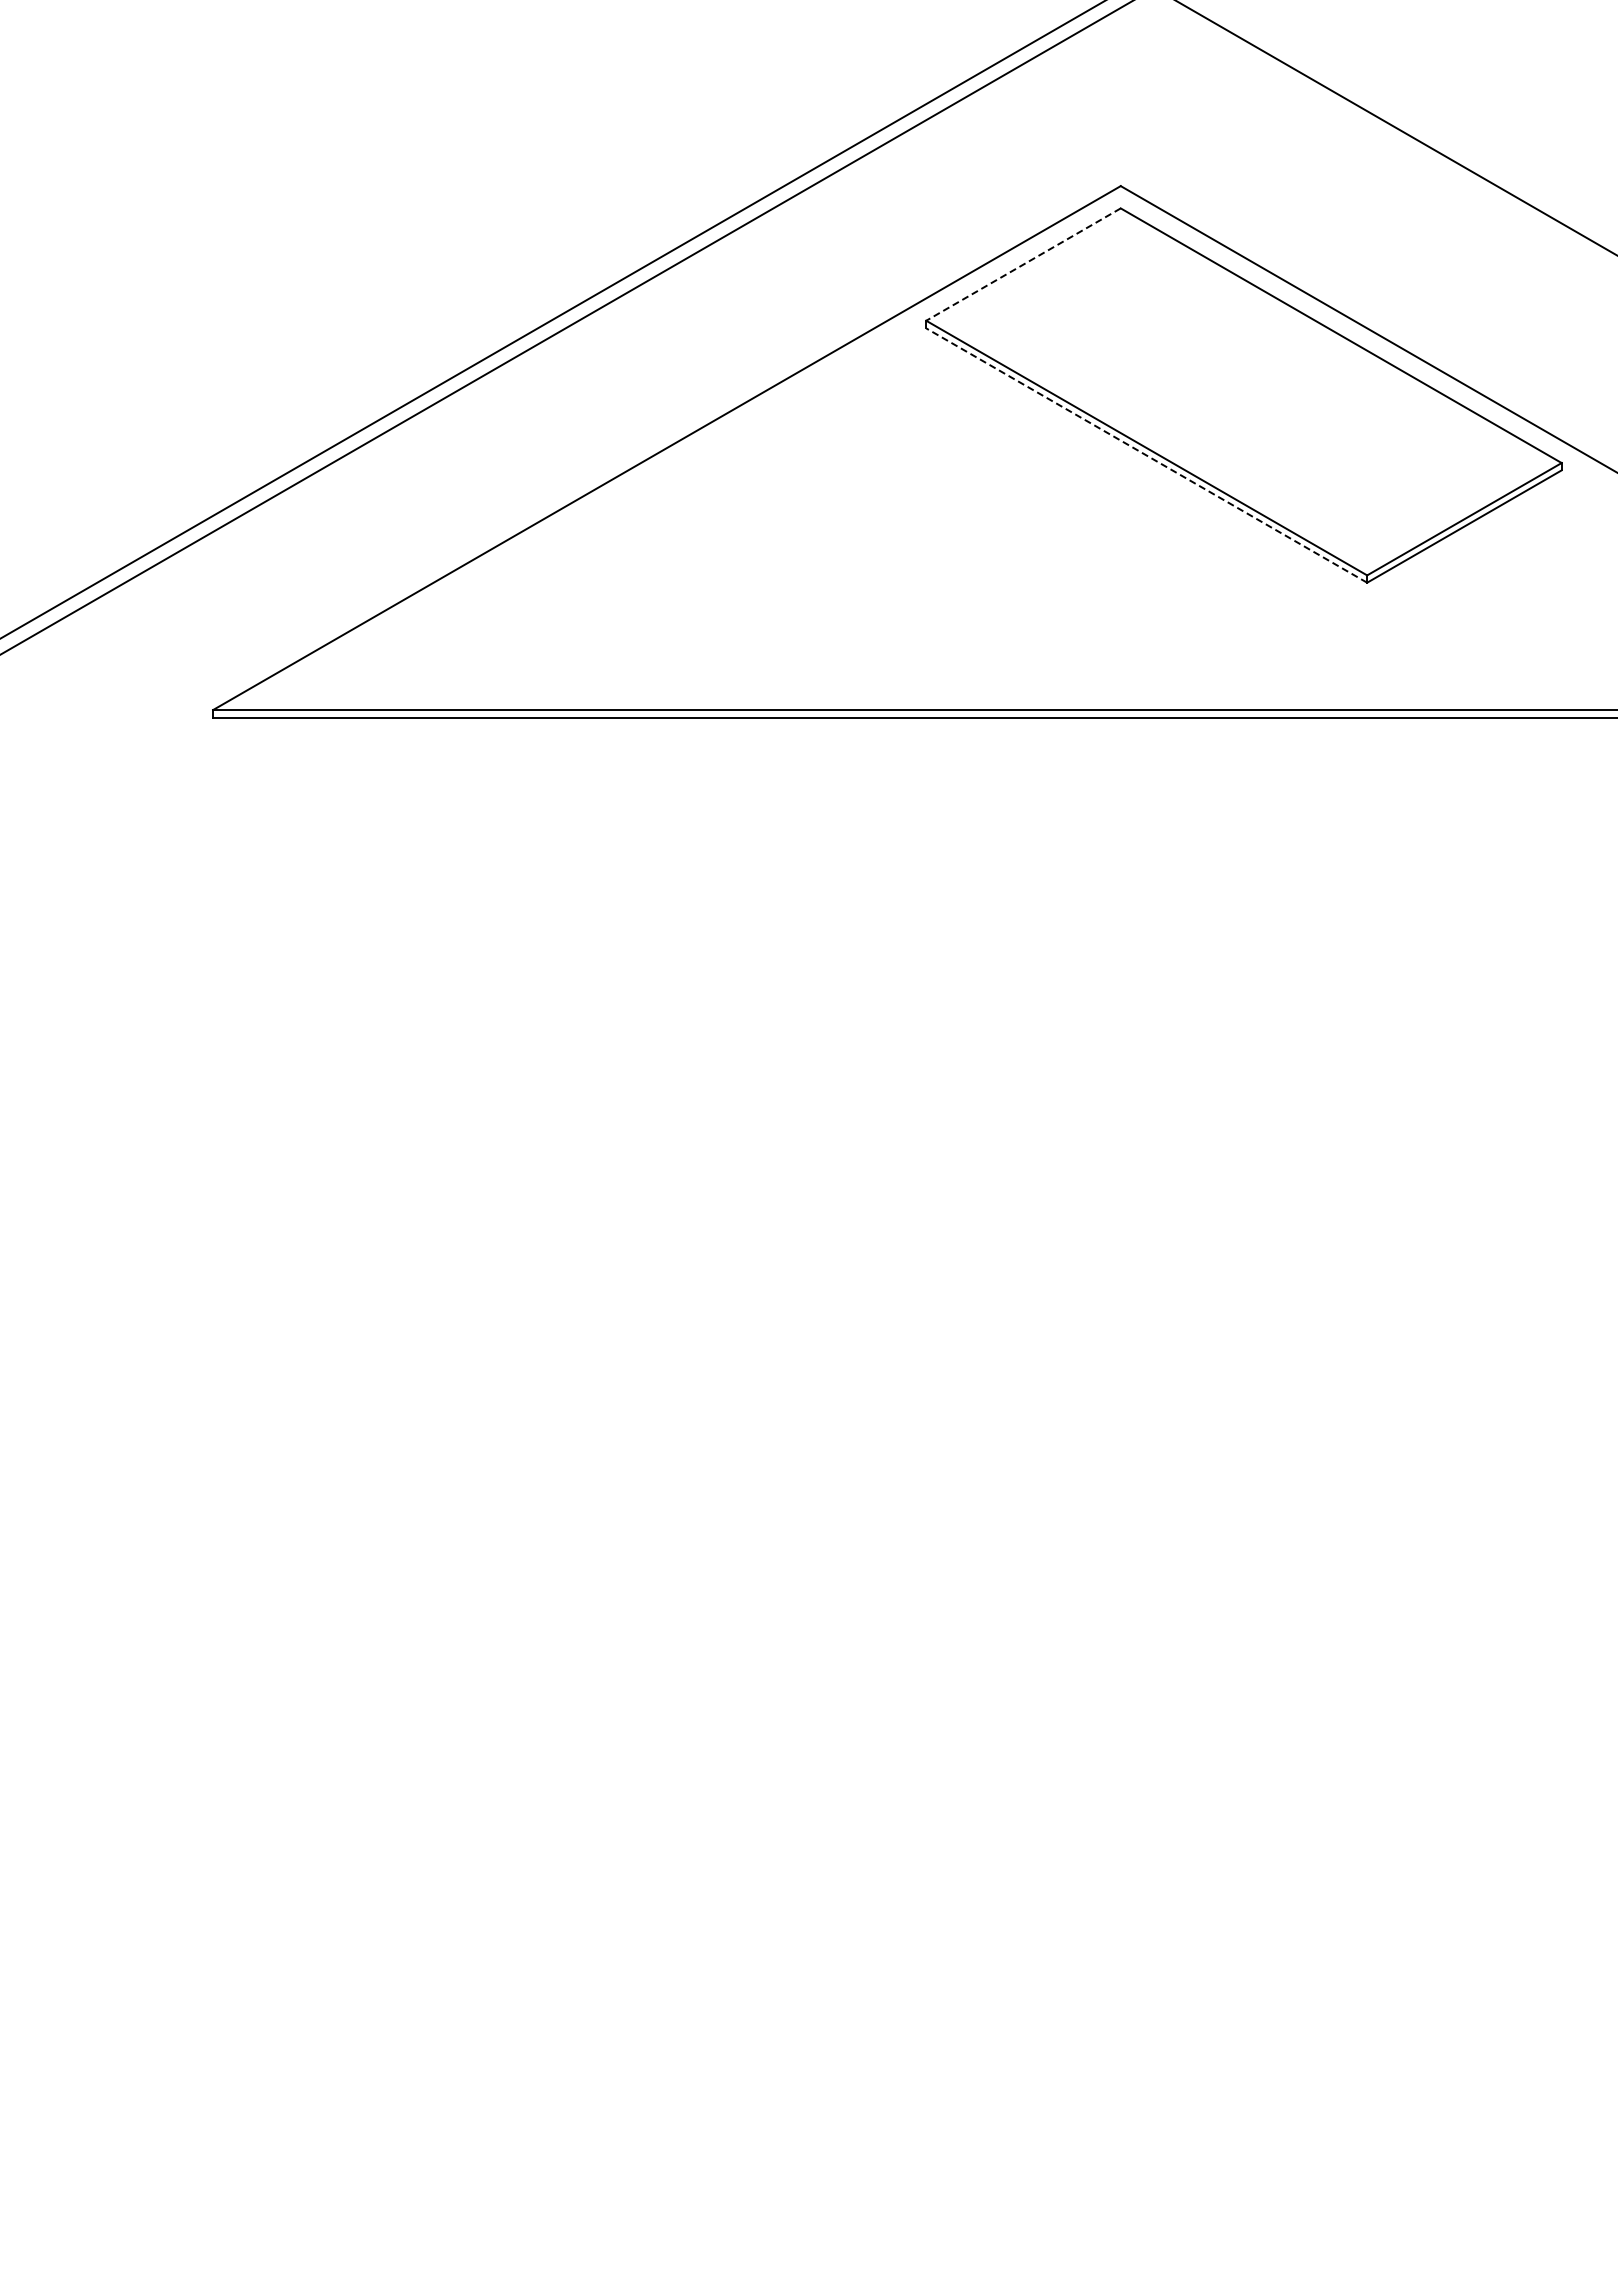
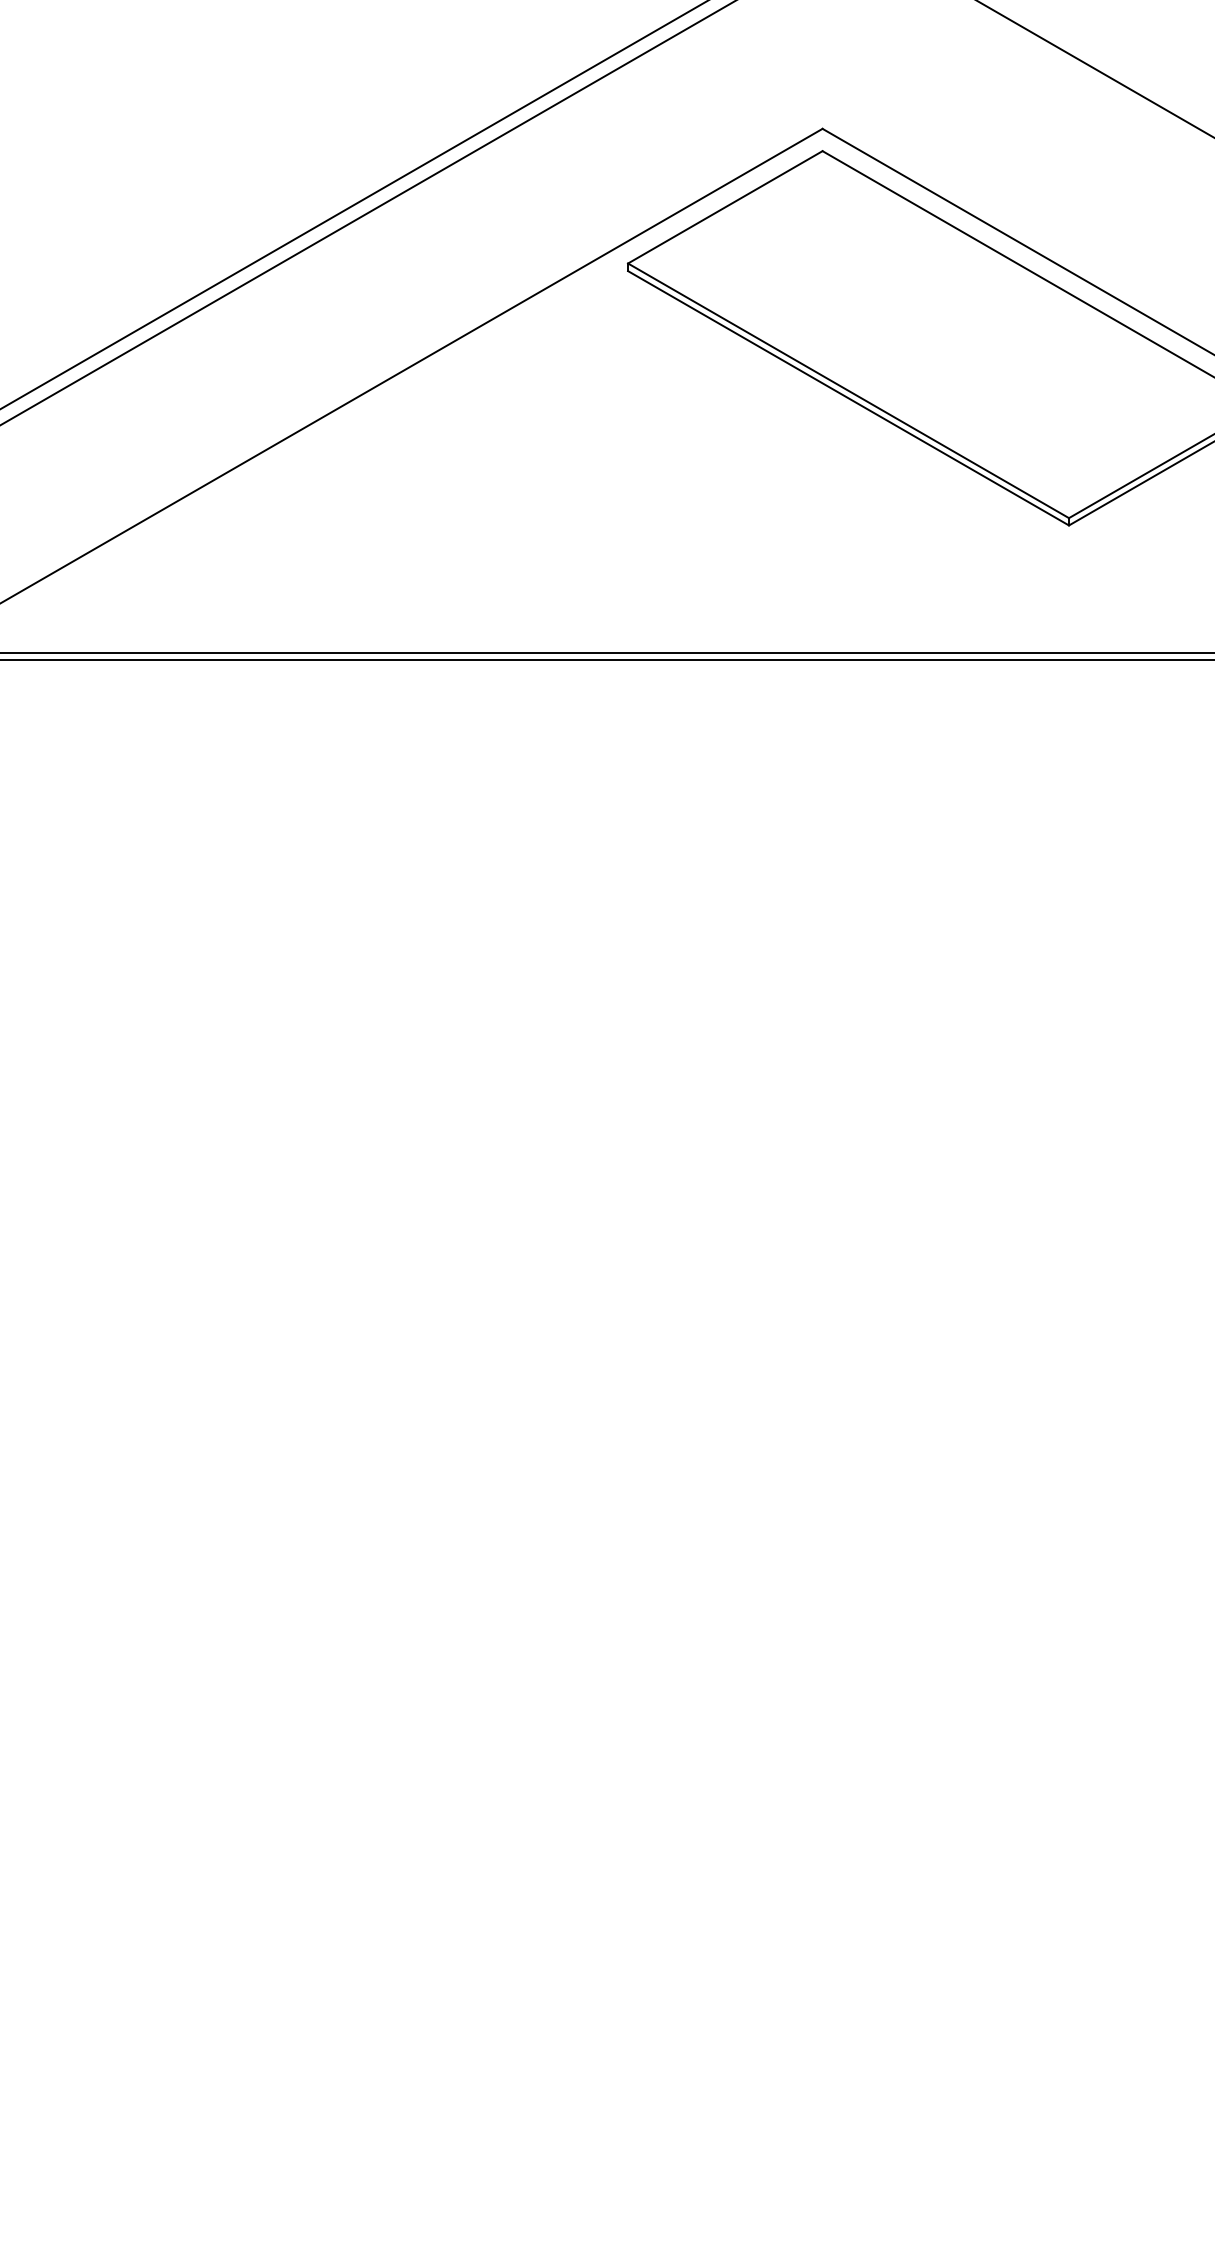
line: (1023, 264) -> (725, 207), dashed -> solid
line: (1146, 455) -> (848, 398), dashed -> solid

